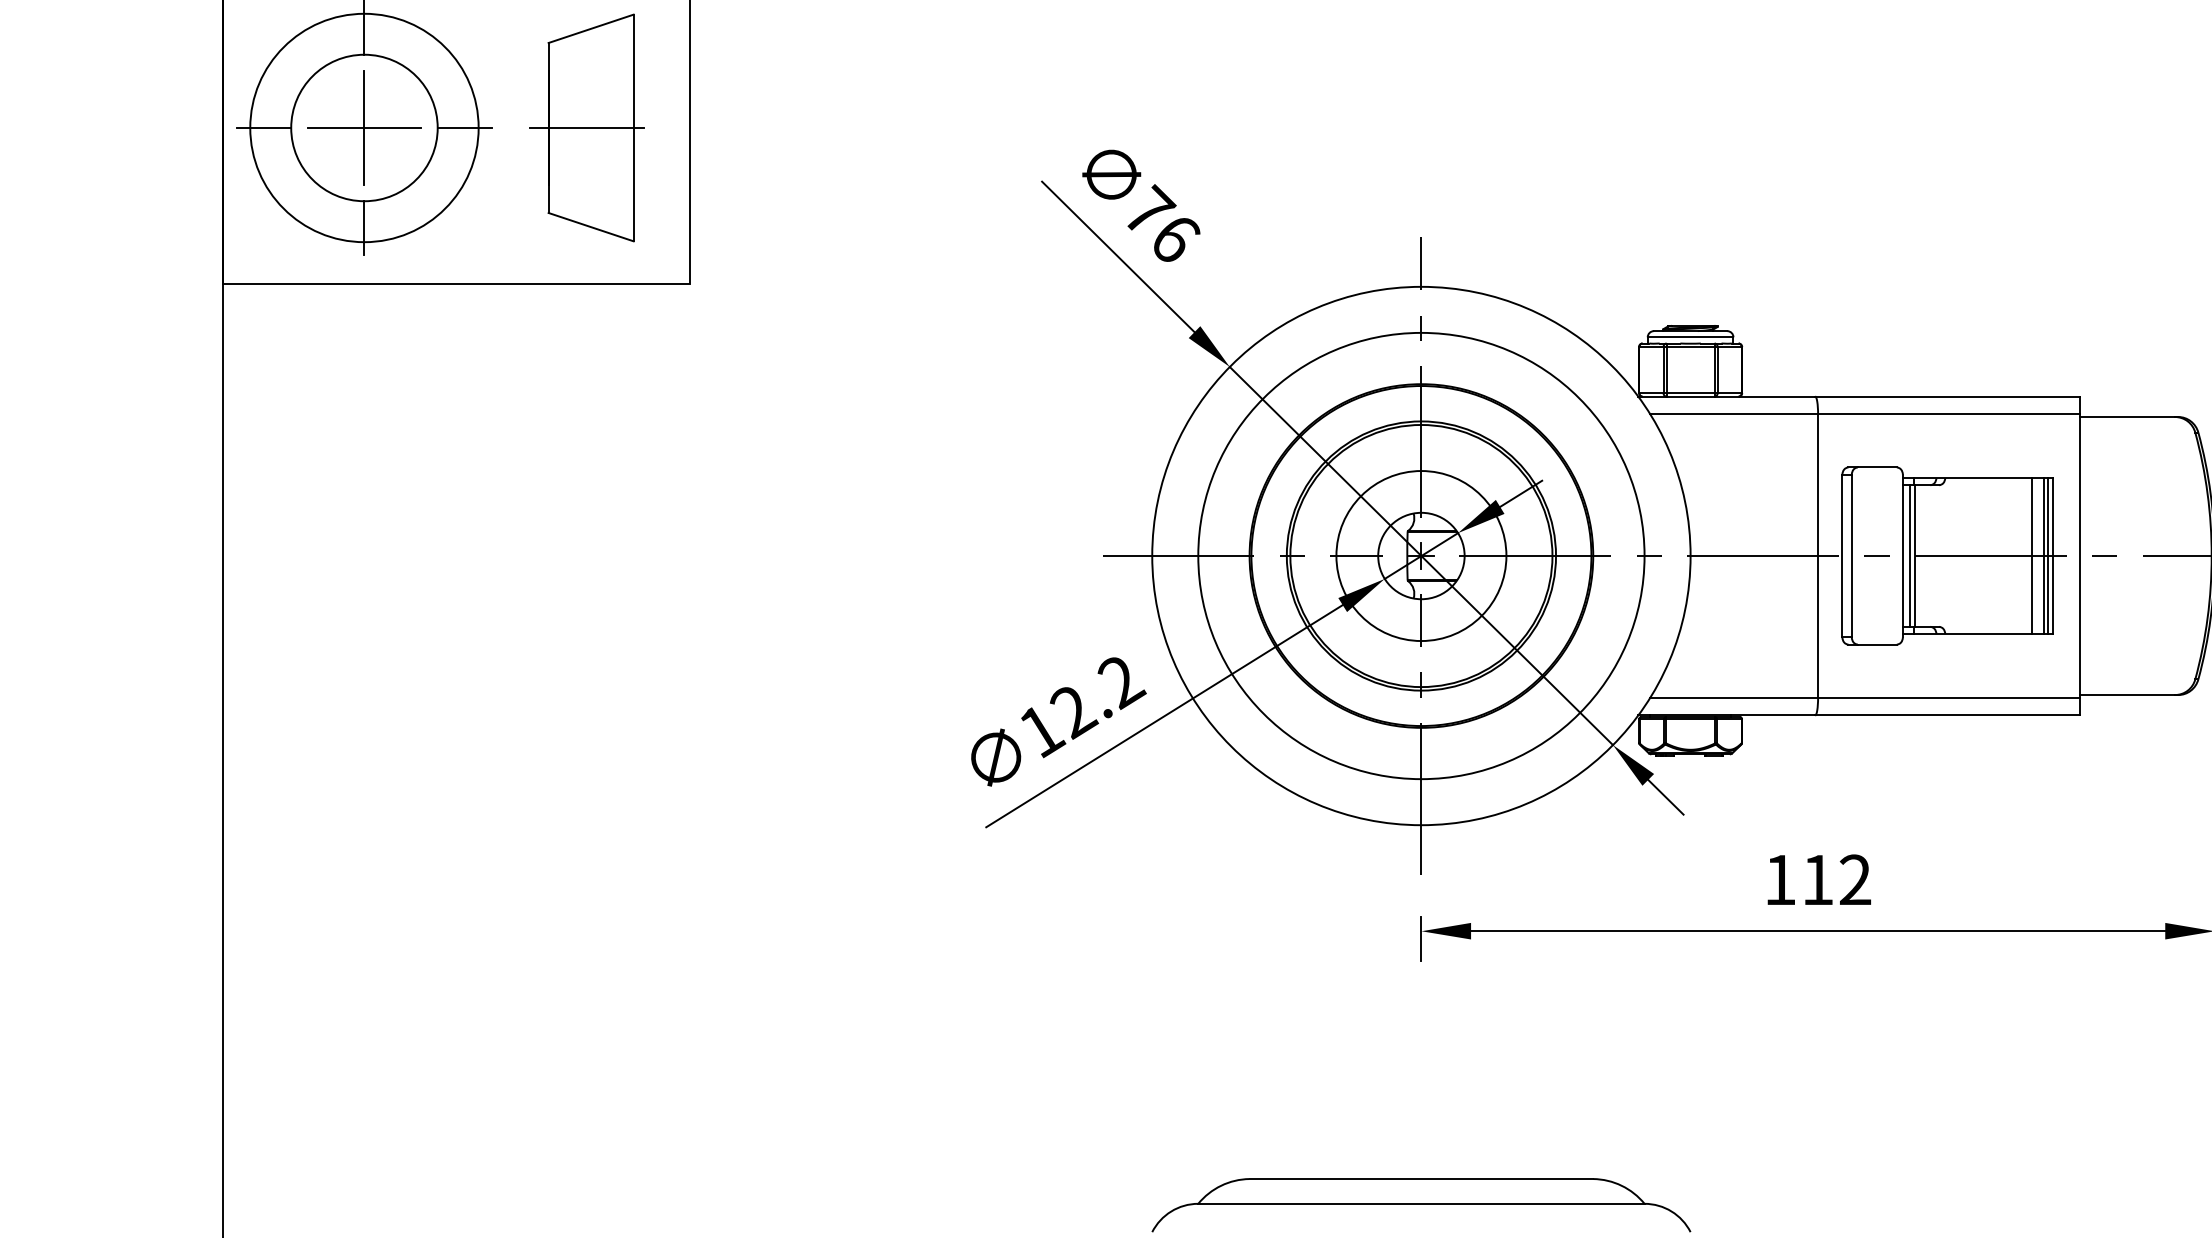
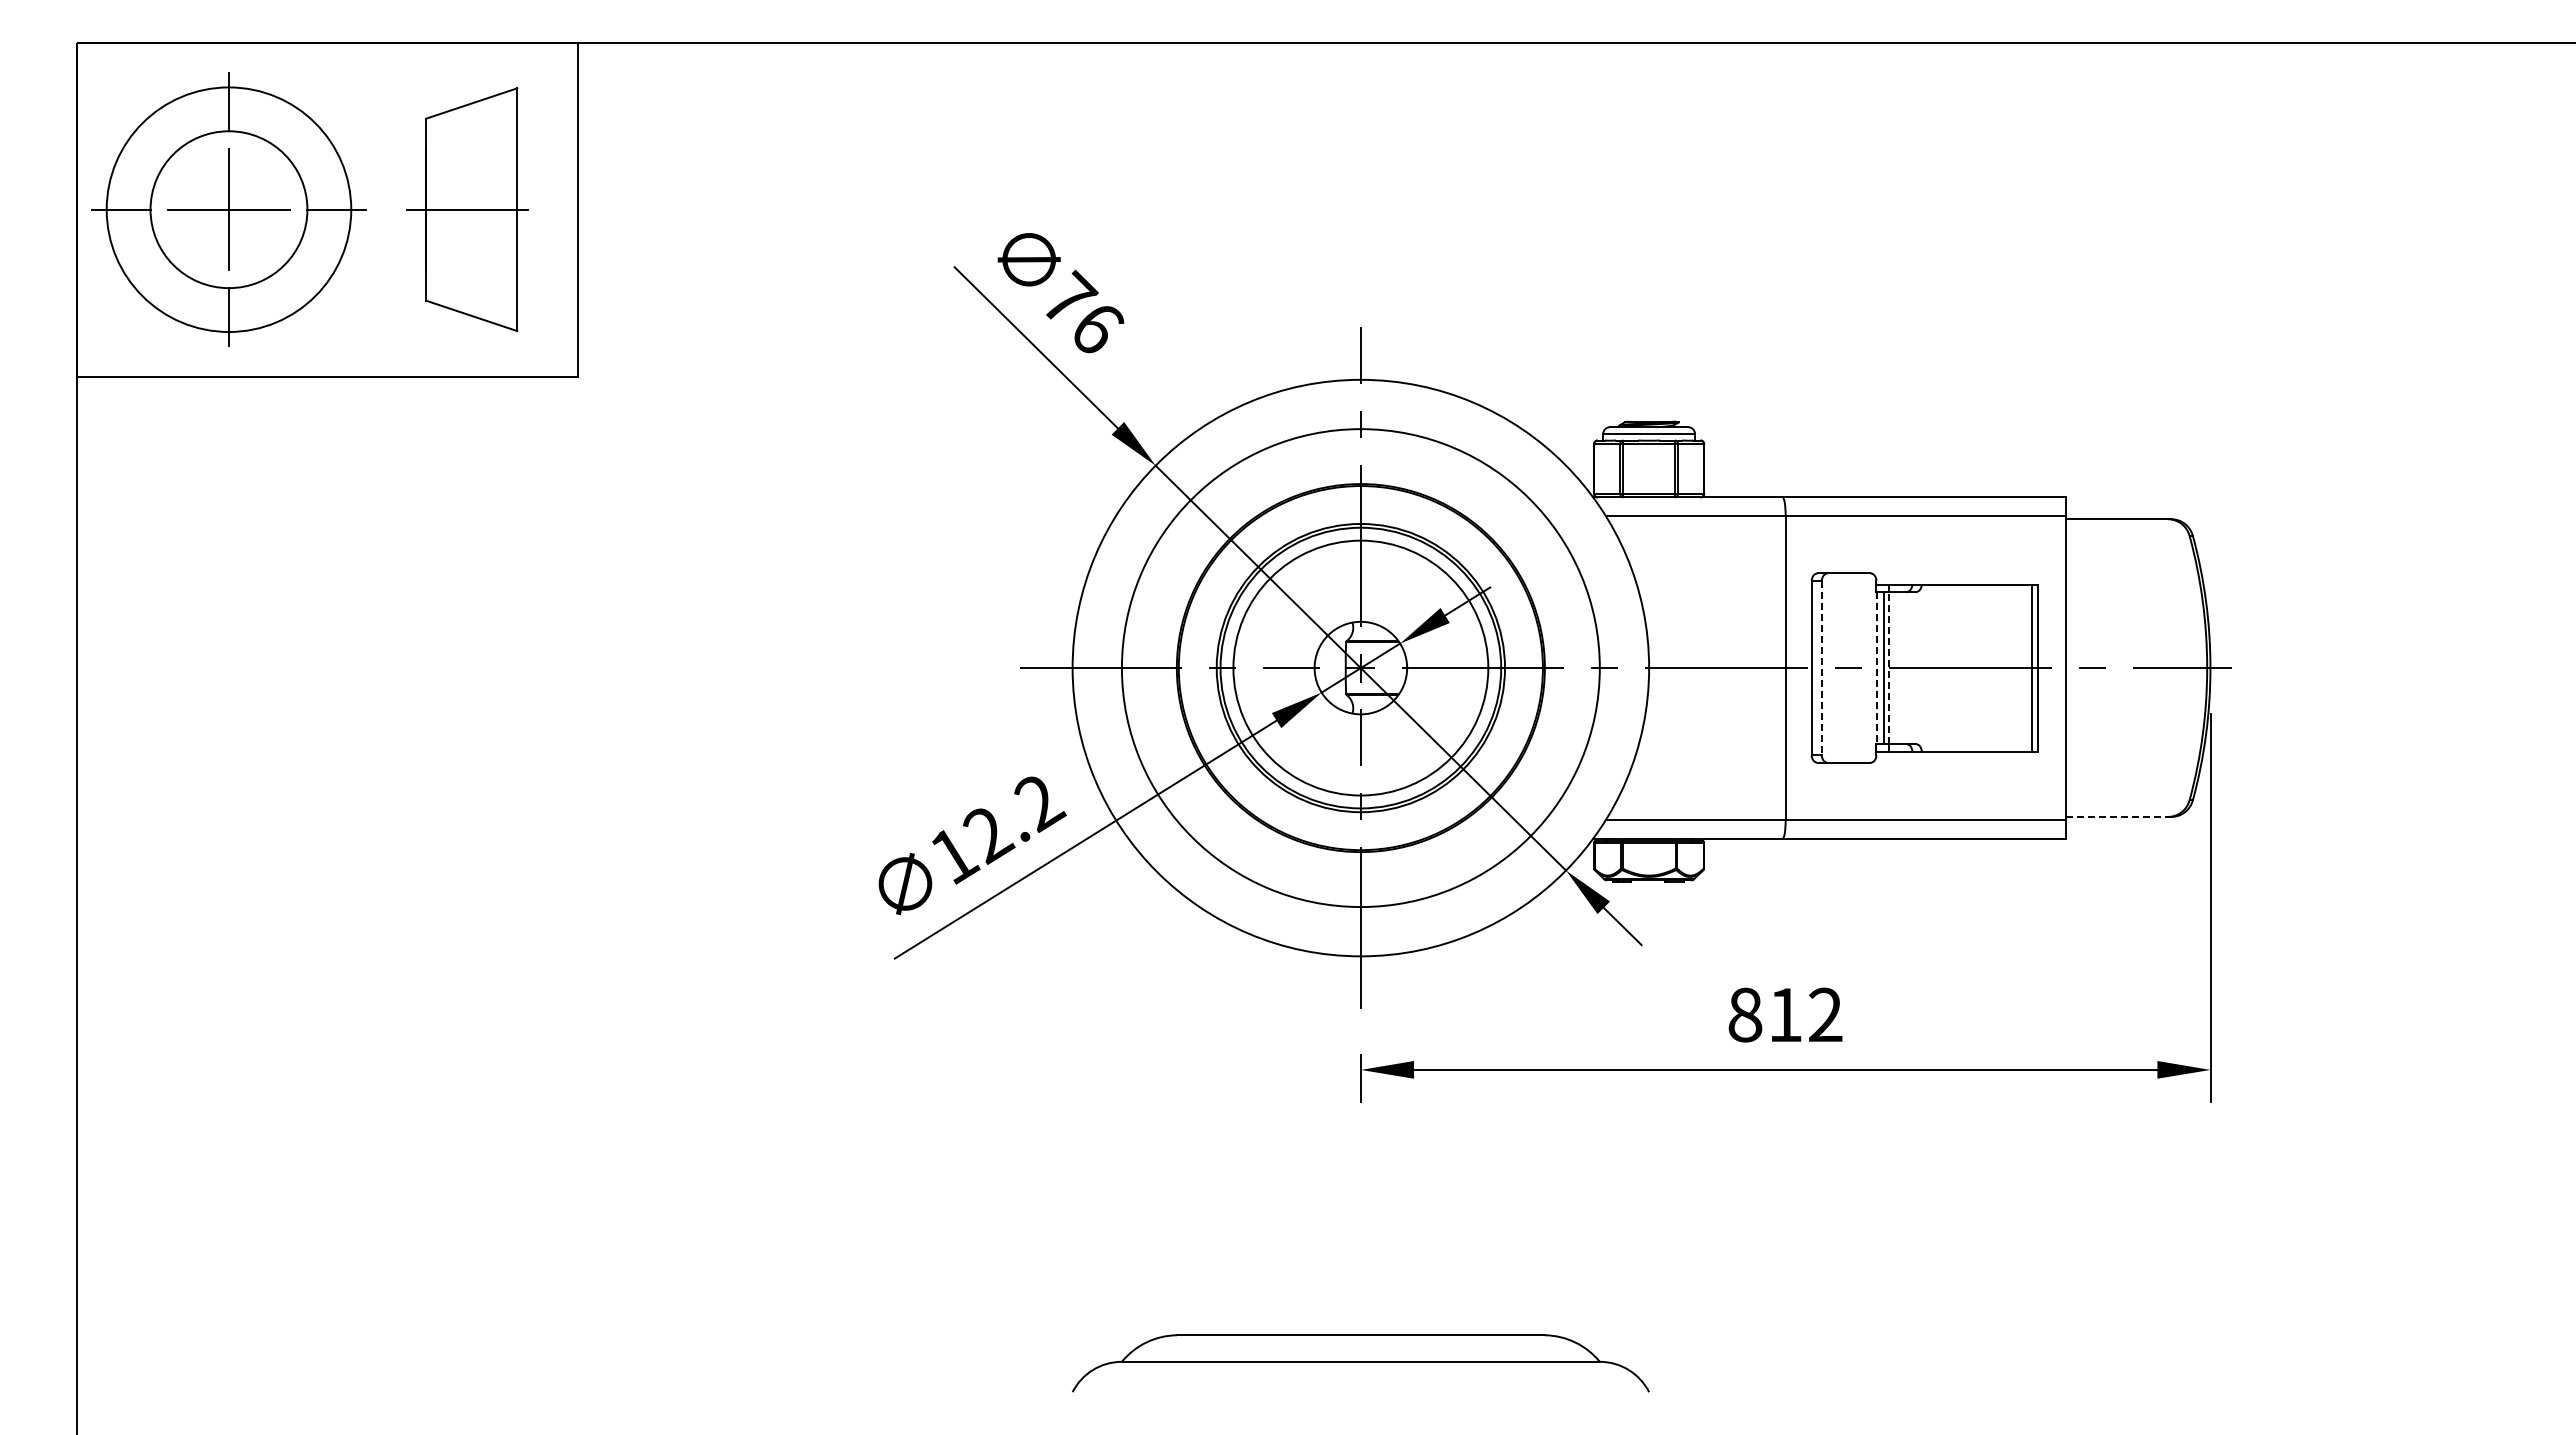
line: (2031, 555) -> (2014, 667), removed
line: (2043, 555) -> (2027, 667), removed
circle: (1421, 556) -> (1360, 668), size x1.4
line: (1851, 556) -> (1821, 668), solid -> dashed
line: (1902, 556) -> (1876, 668), solid -> dashed
line: (1914, 556) -> (1888, 668), solid -> dashed
line: (2127, 694) -> (2117, 816), solid -> dashed
text: (1780, 879) -> (1745, 1014), 112 -> 812

